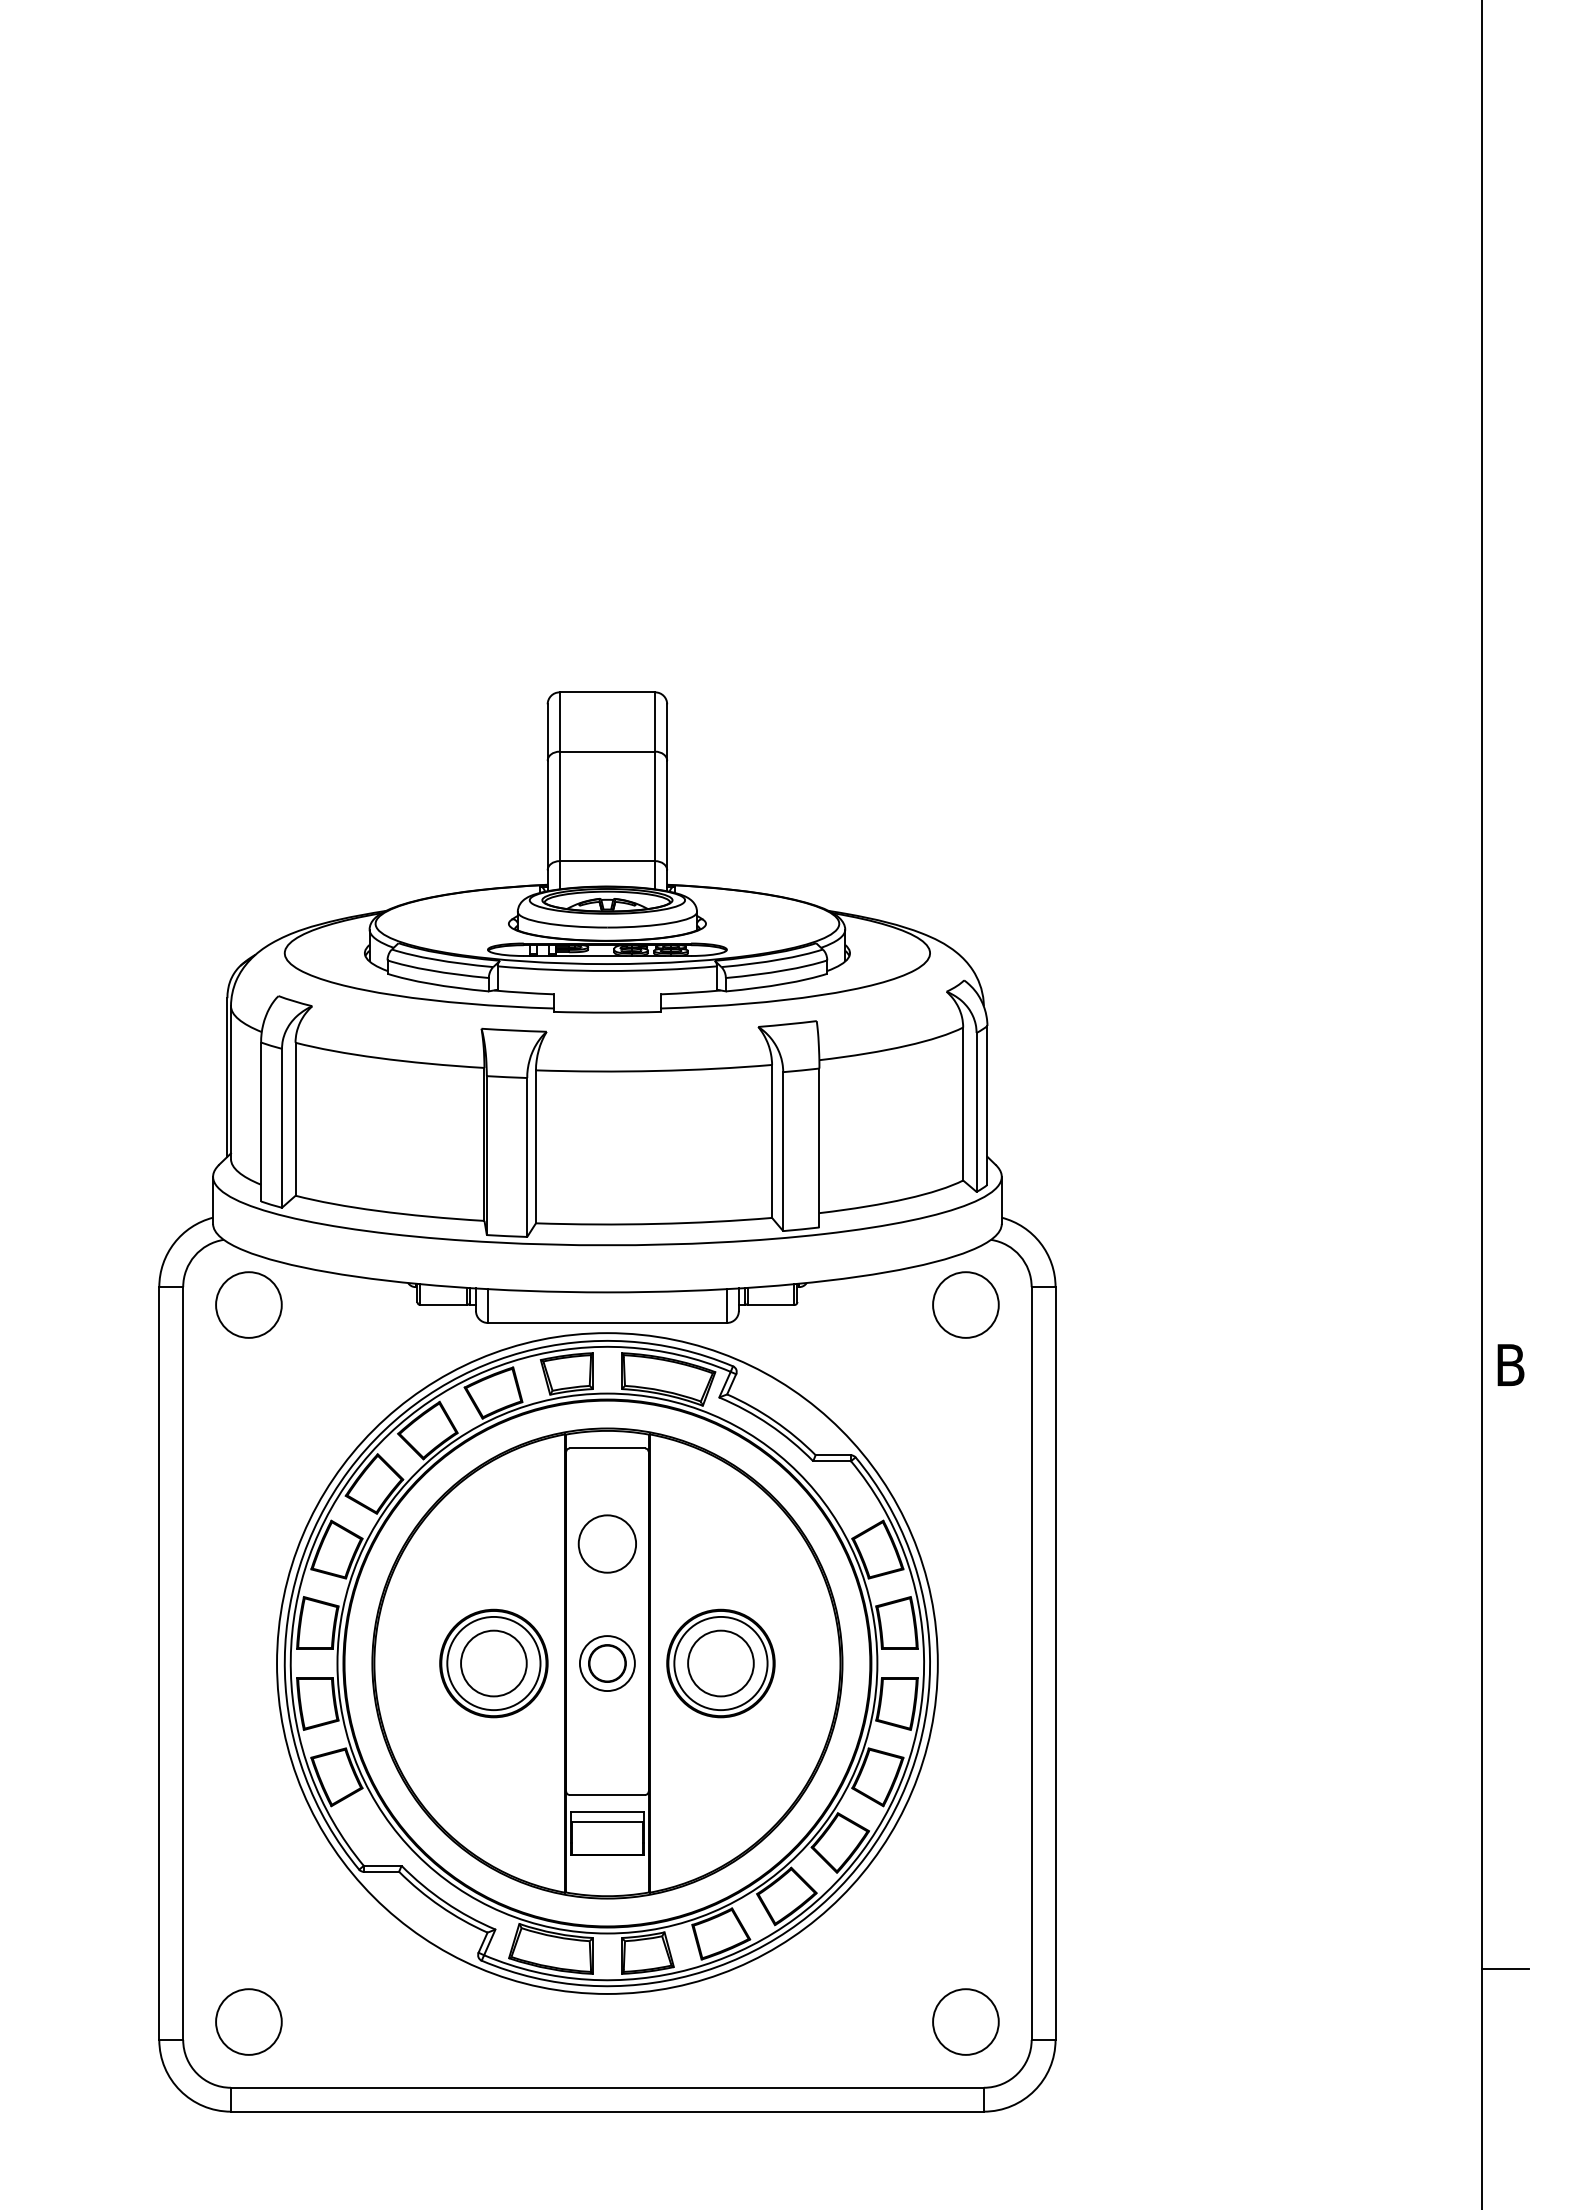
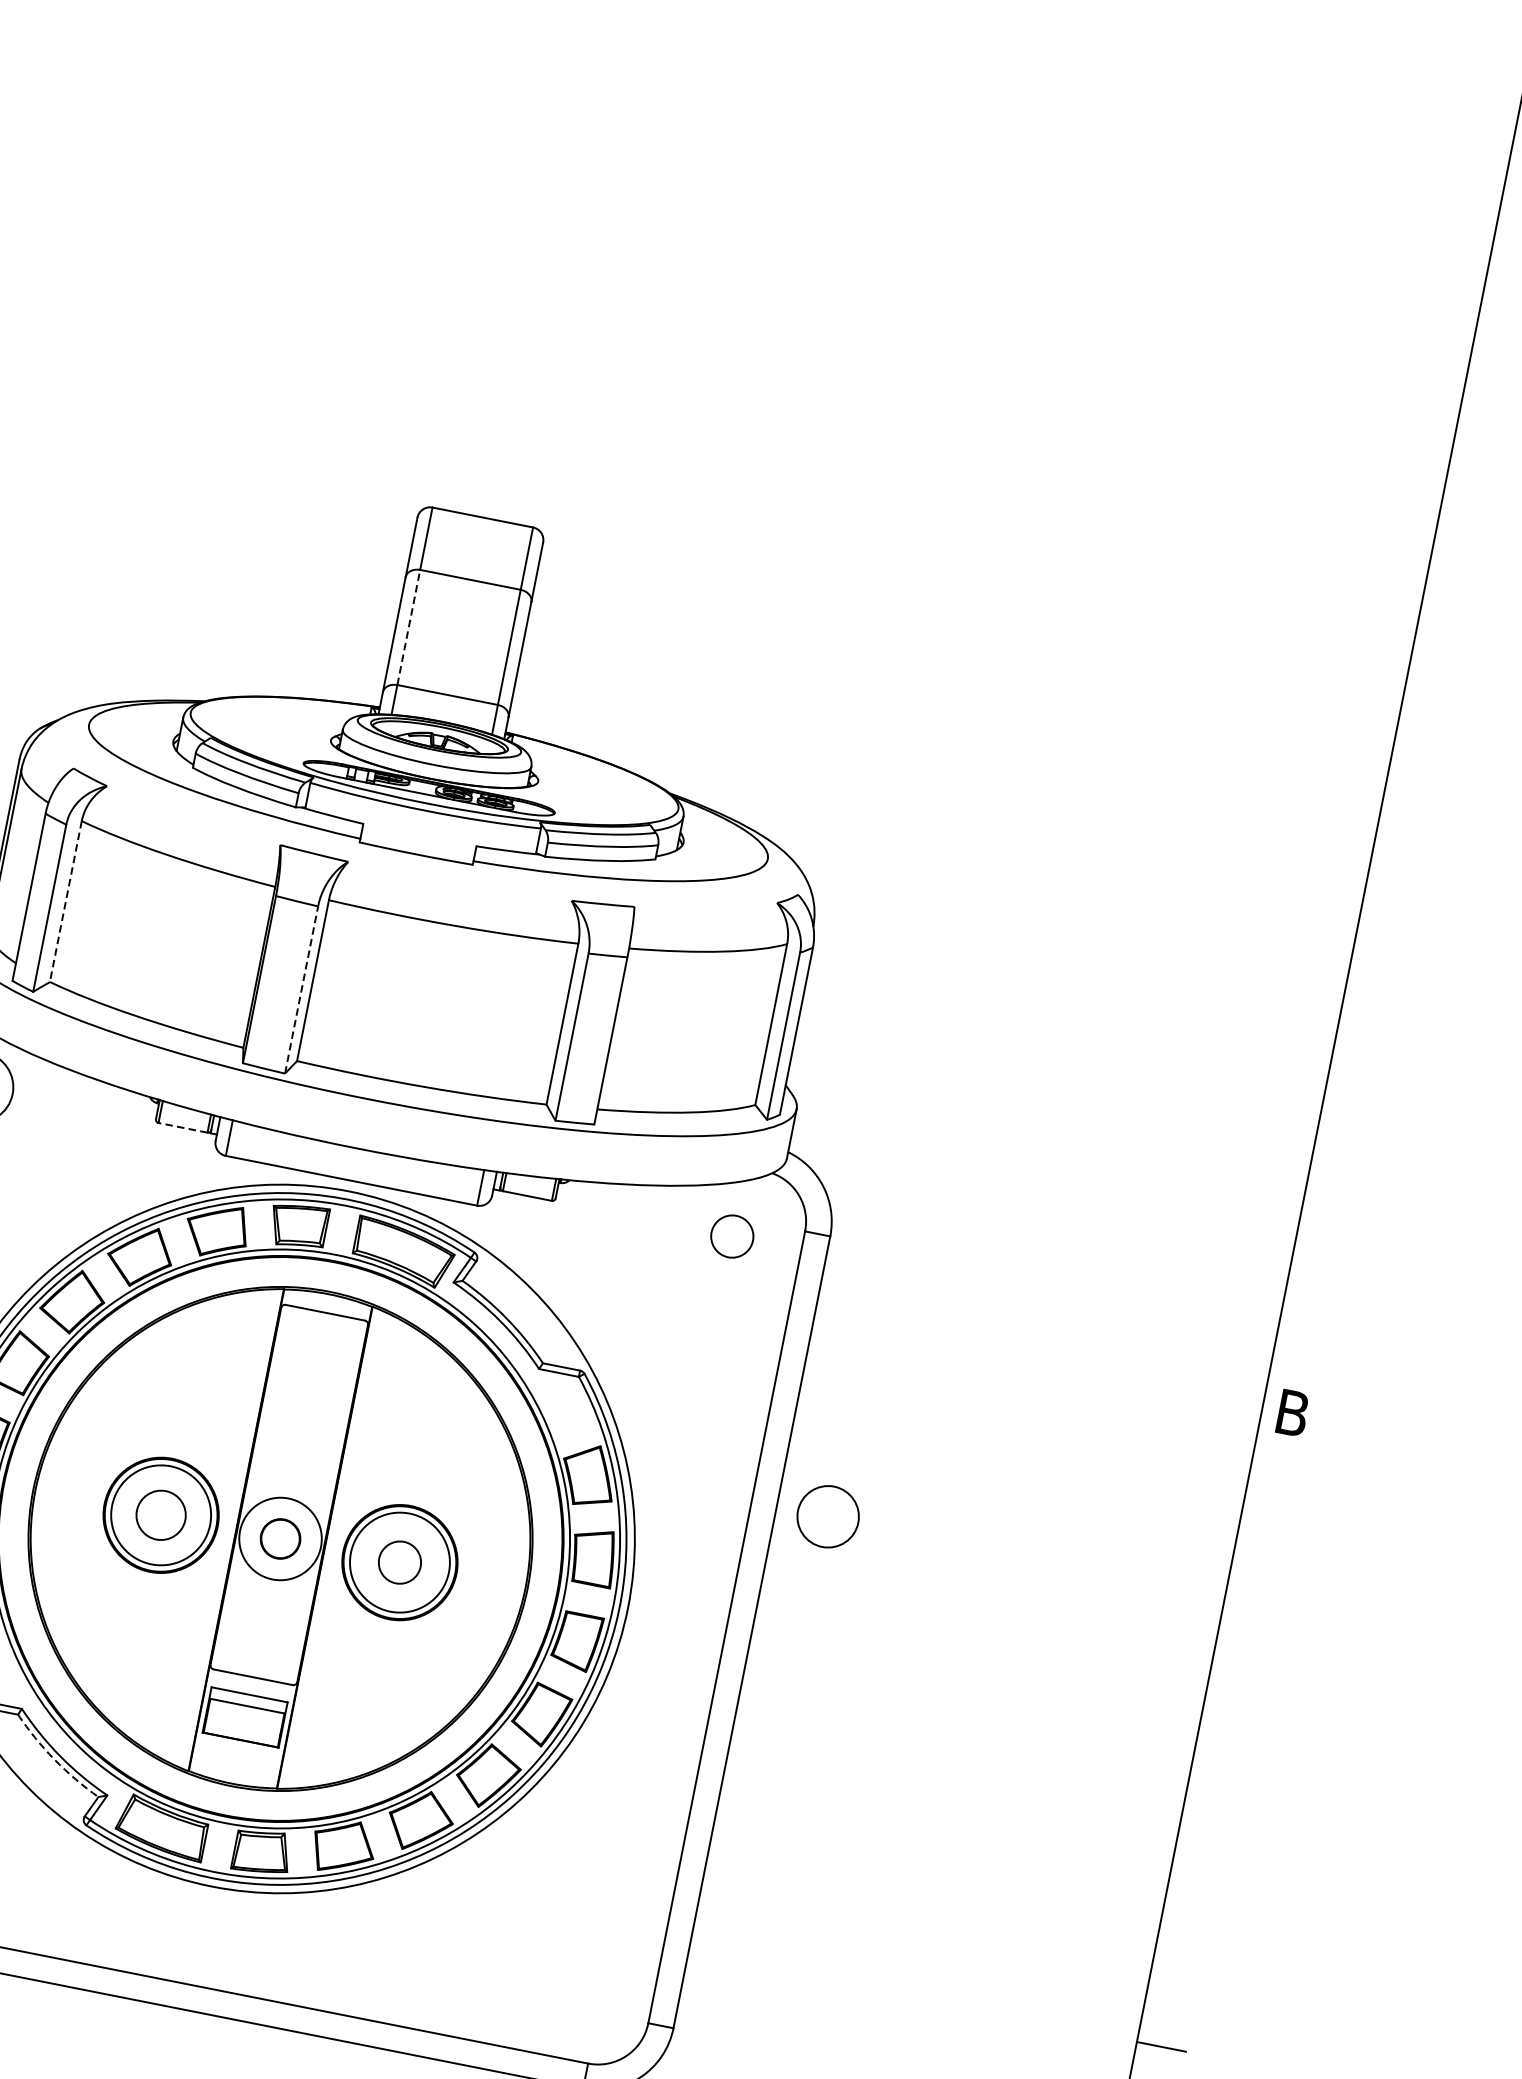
line: (559, 806) -> (408, 627), solid -> dashed
line: (295, 1119) -> (65, 901), solid -> dashed
line: (527, 1156) -> (302, 989), solid -> dashed
circle: (965, 1304) -> (731, 1235), size x0.6
line: (443, 1305) -> (182, 1128), solid -> dashed
circle: (606, 1543) -> (827, 1516), moved
circle: (493, 1663) -> (160, 1515), size x0.7
circle: (606, 1663) -> (279, 1538), size x1.4
circle: (720, 1663) -> (399, 1562), size x0.6
arc: (440, 1906) -> (54, 1759), solid -> dashed
circle: (965, 2021) -> (582, 1990), removed

